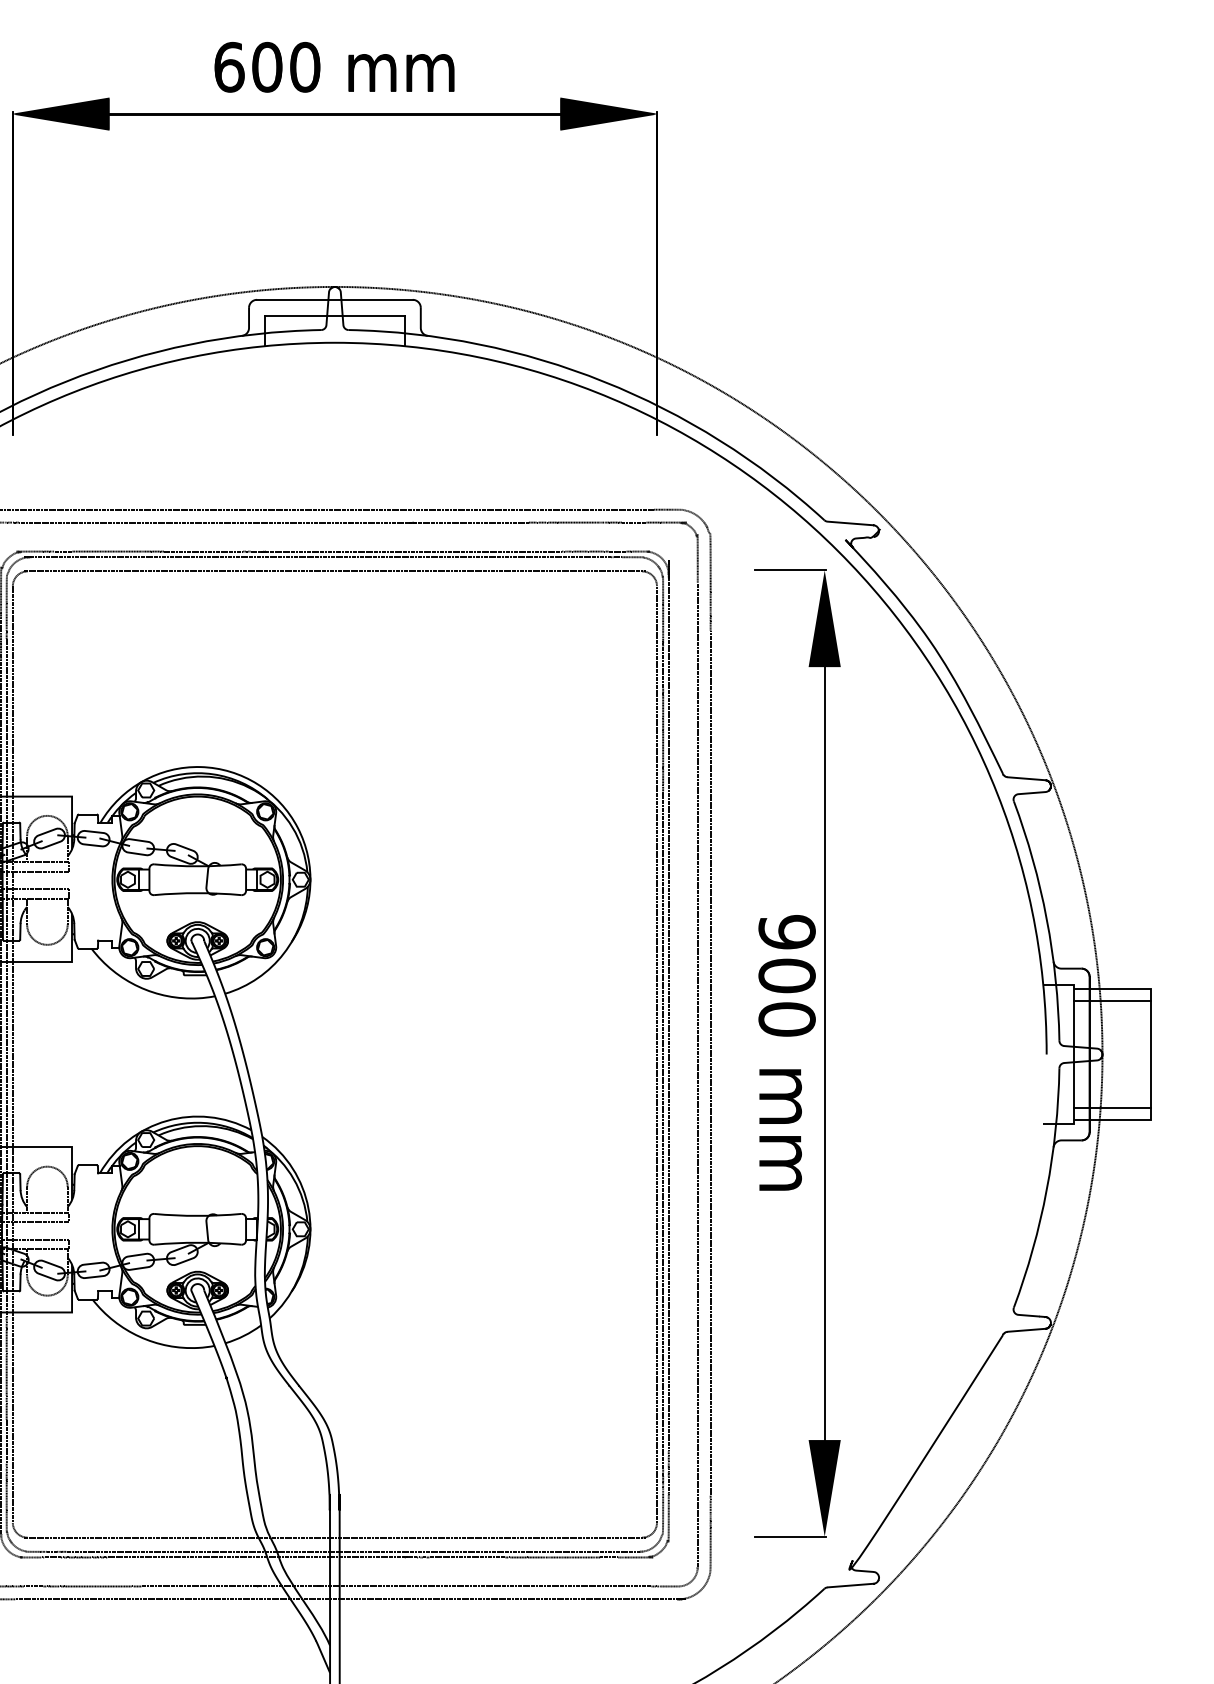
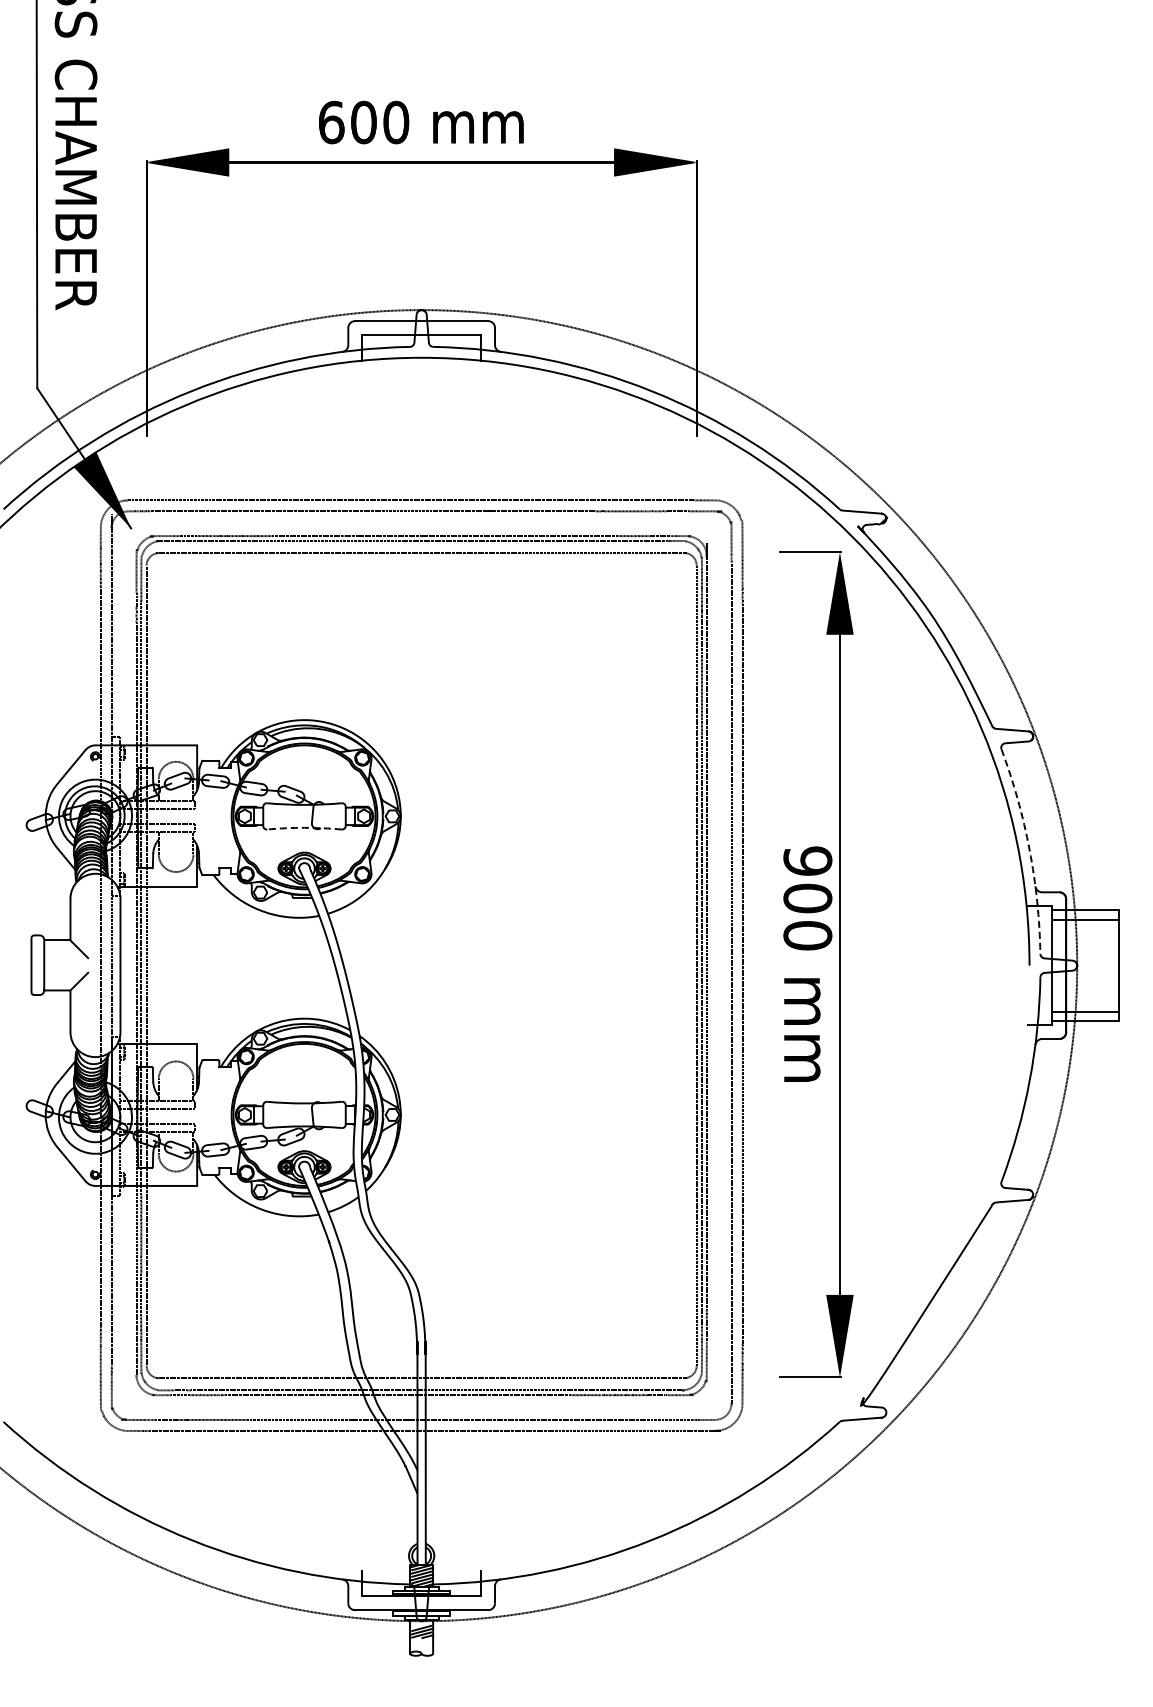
arc: (197, 892) -> (304, 827), solid -> dashed
arc: (1046, 919) -> (1029, 850), solid -> dashed

